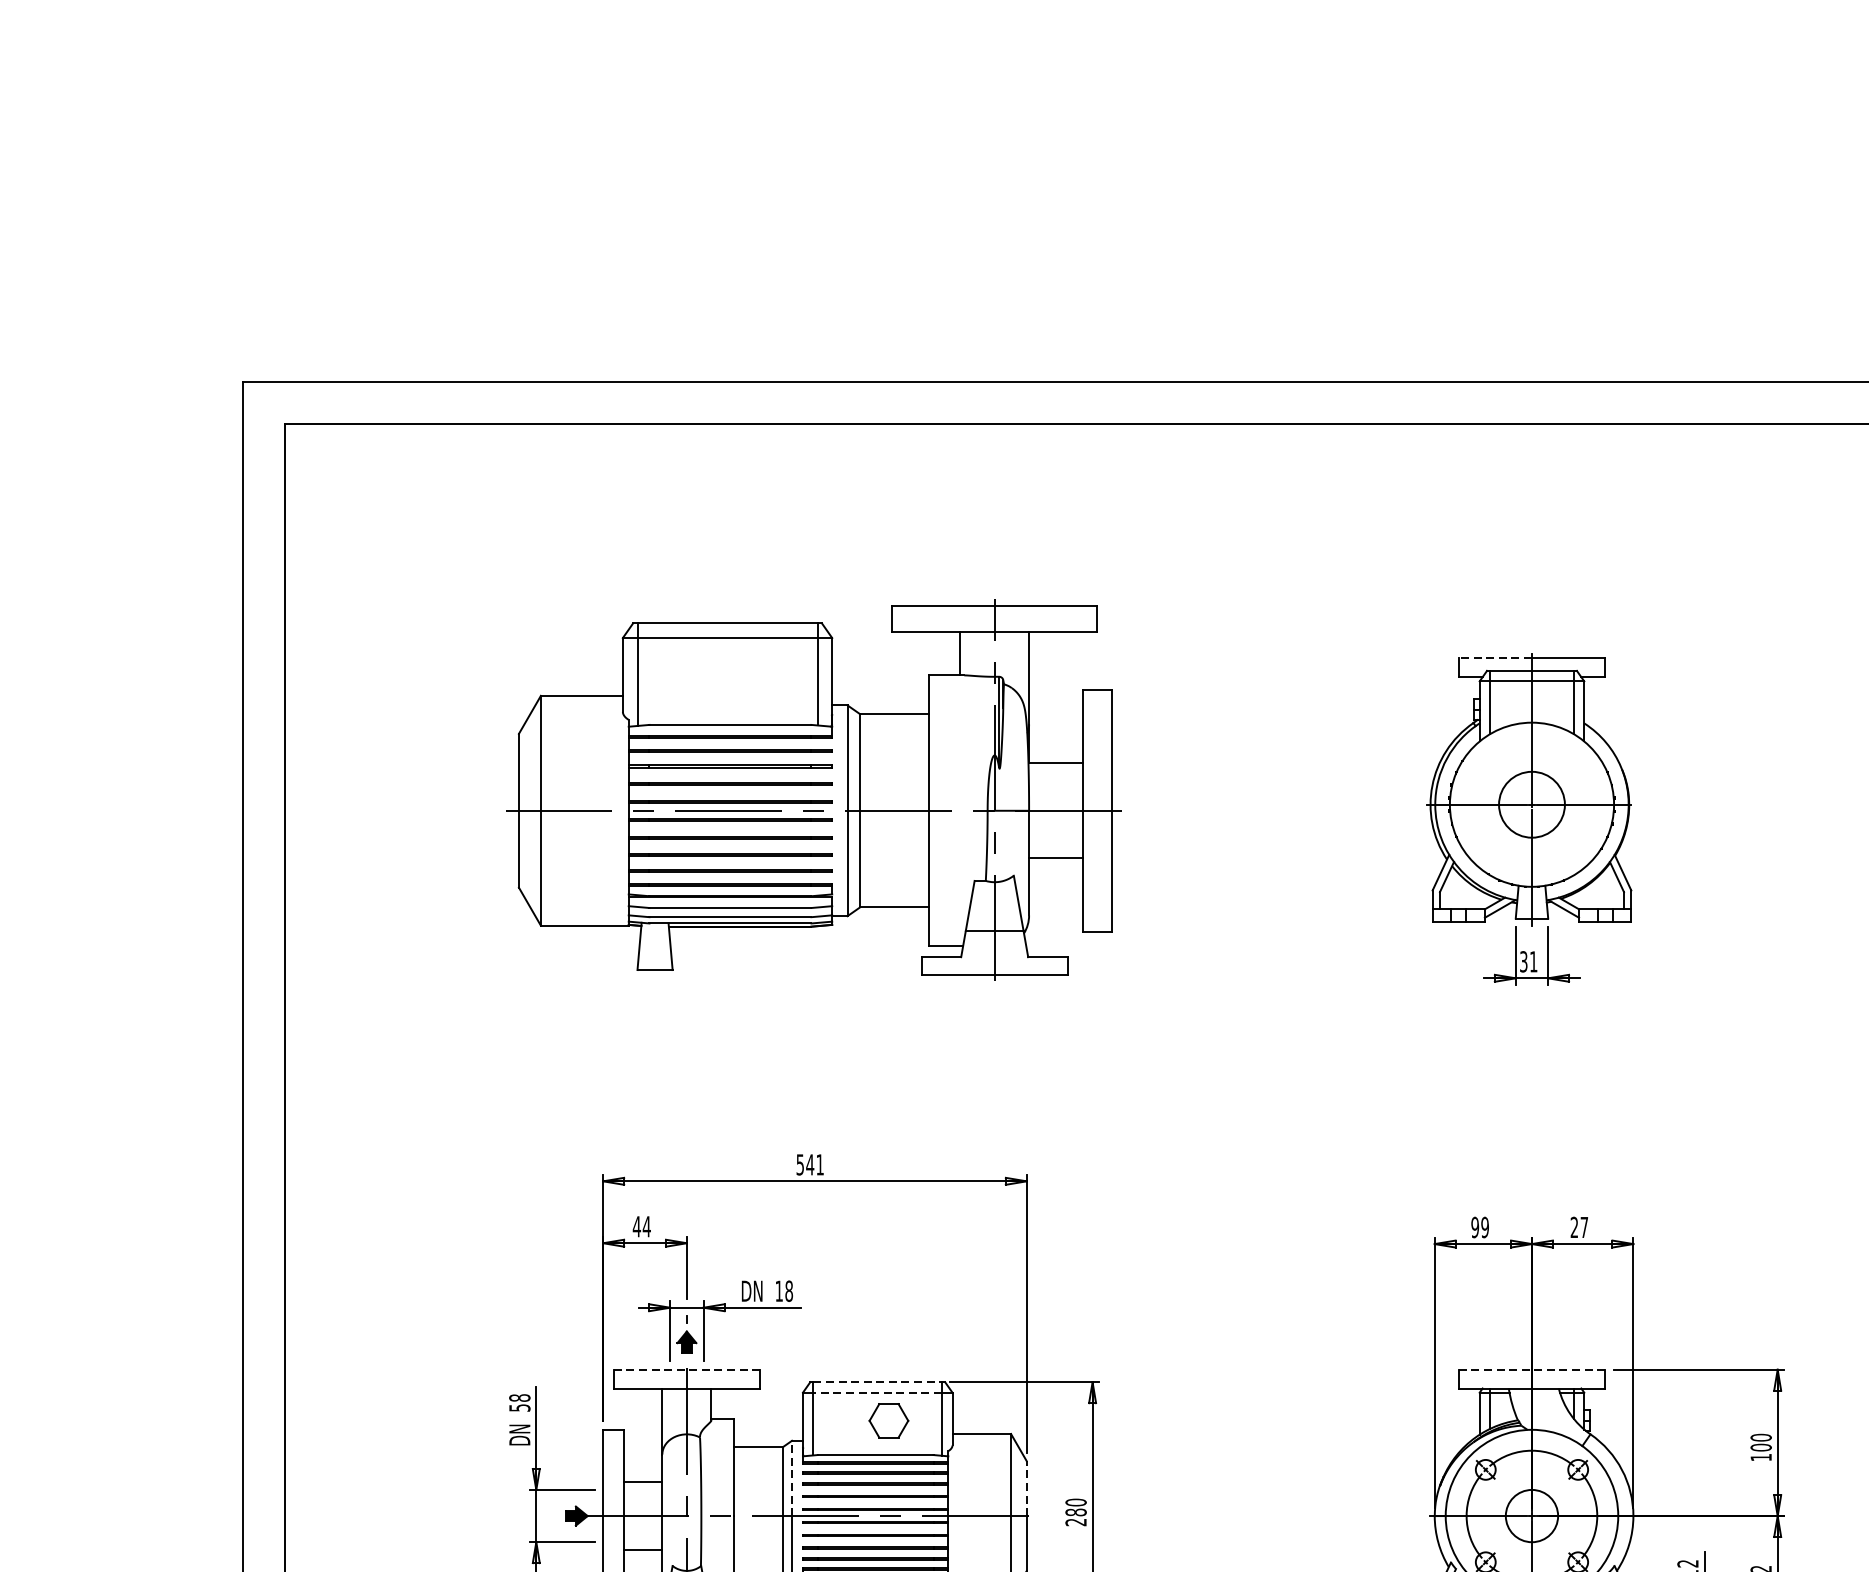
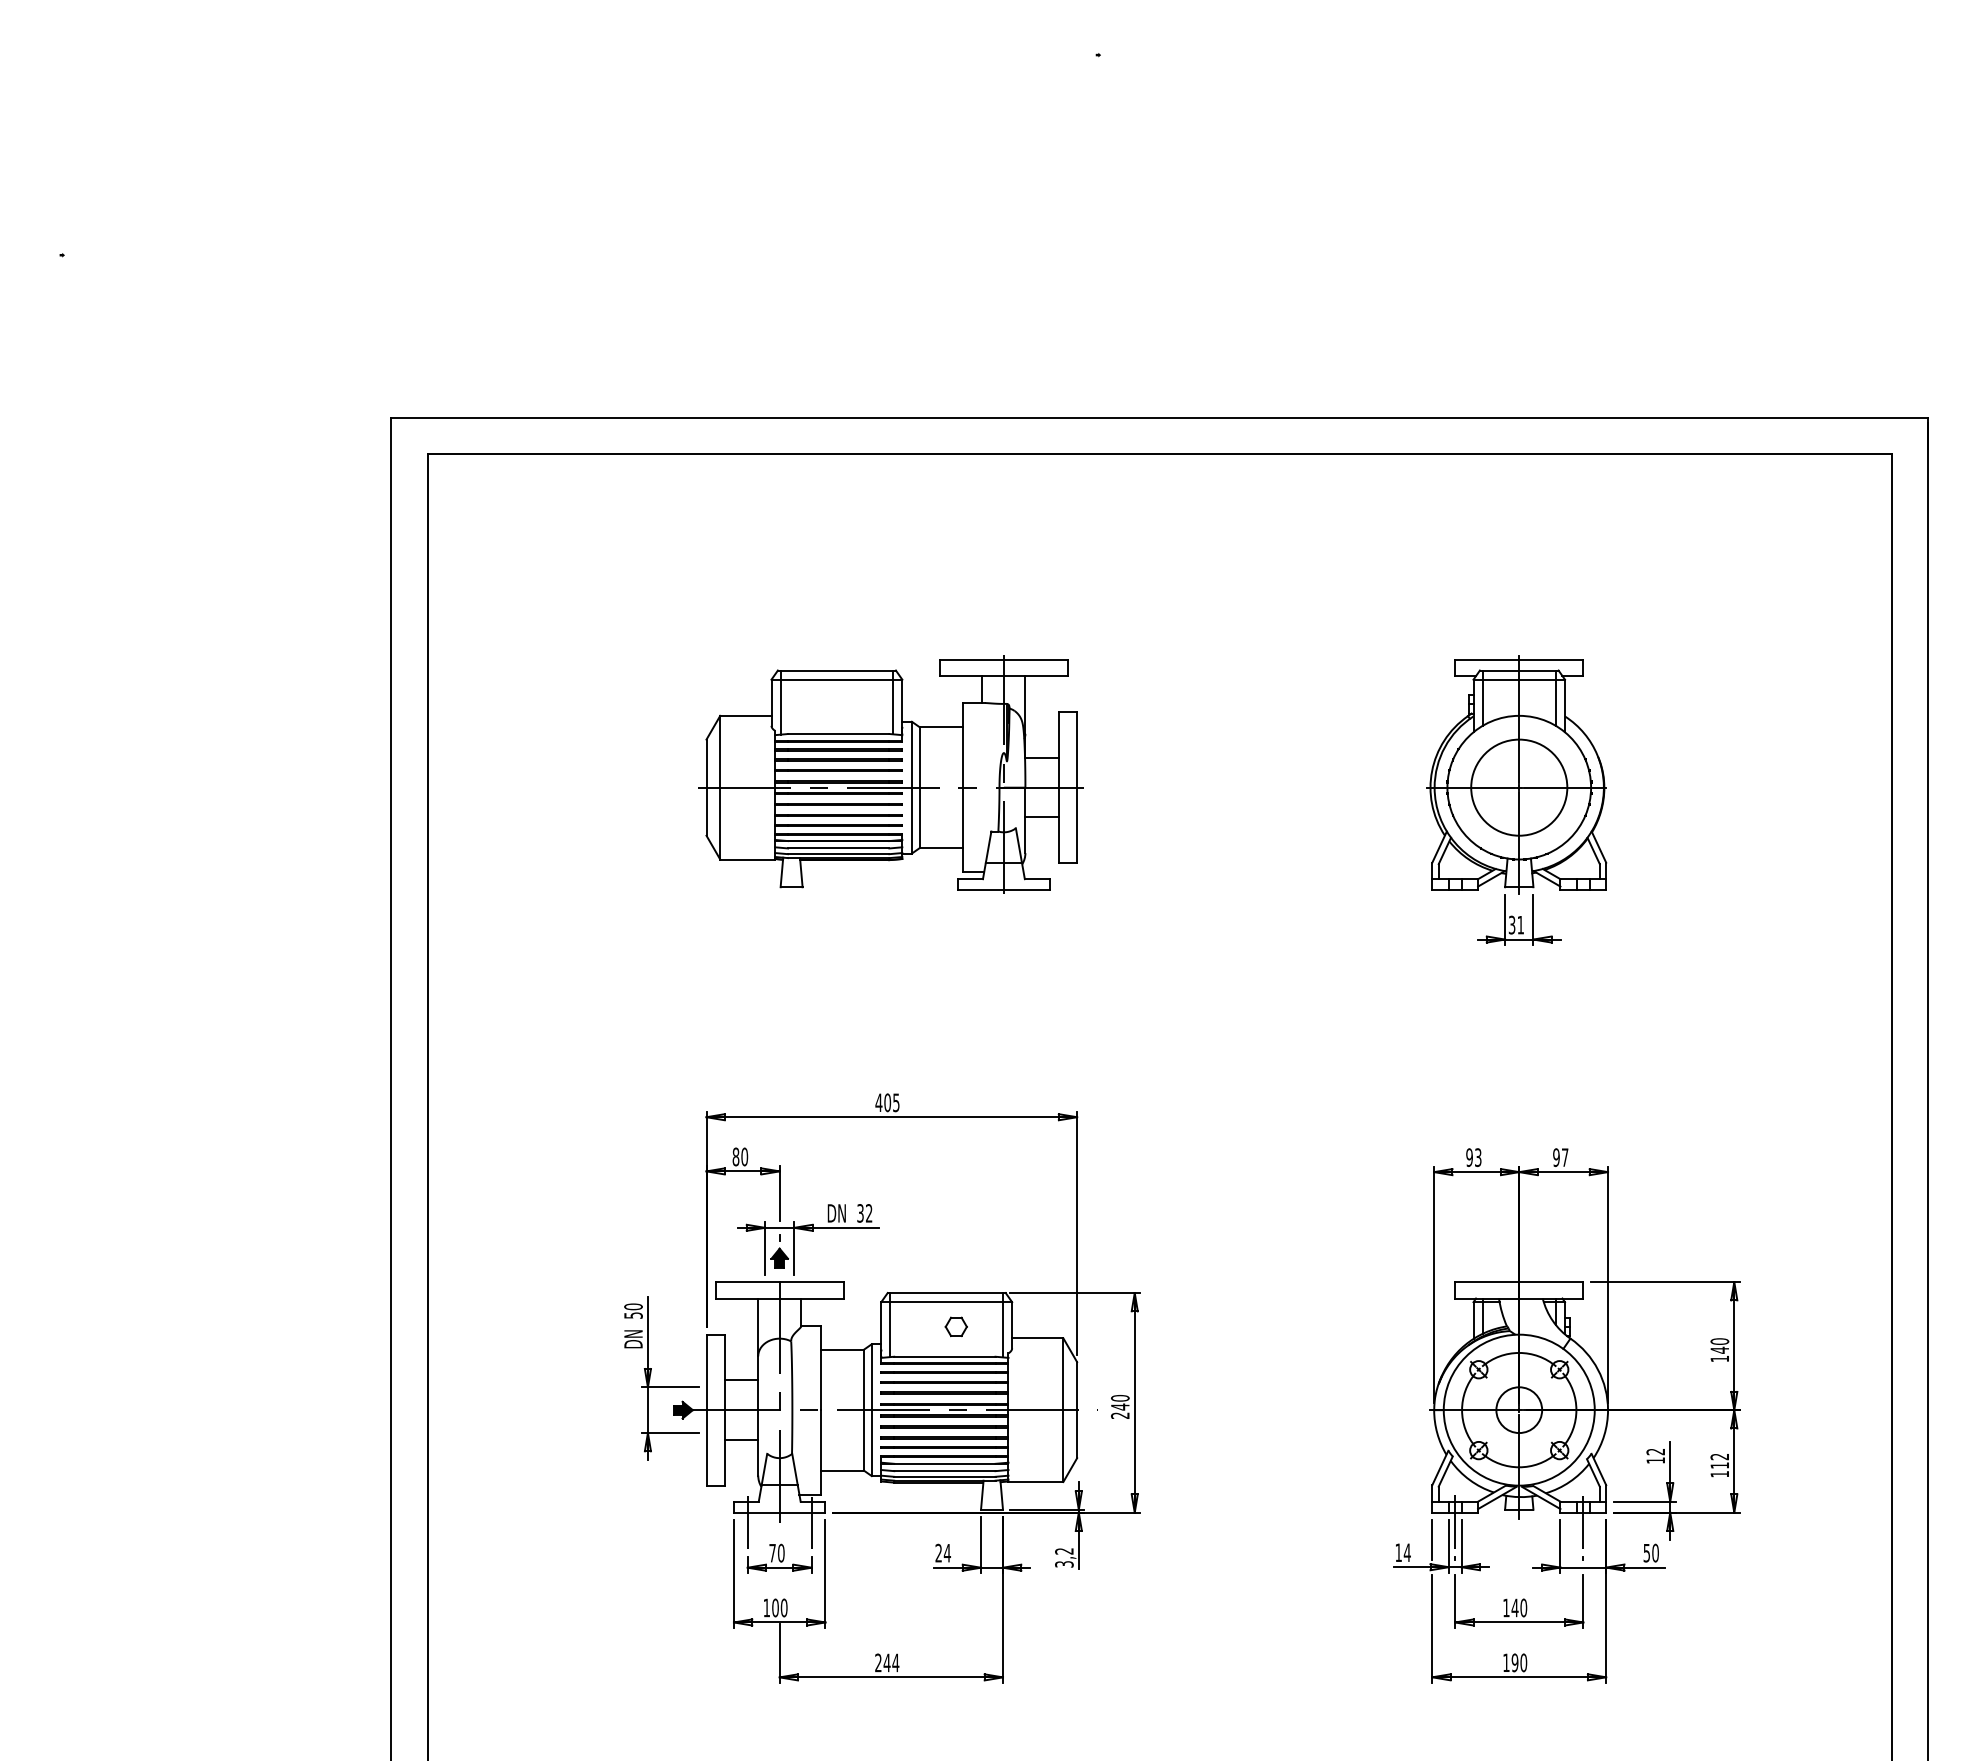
line: (1494, 658) -> (1486, 659), dashed -> solid
part: (813, 789) -> (890, 774), size x0.71
circle: (1532, 804) -> (1519, 787), size x1.67
text: (810, 1164) -> (887, 1102), 541 -> 405
text: (642, 1226) -> (740, 1156), 44 -> 80
text: (1484, 1227) -> (1477, 1157), 99 -> 93
text: (1574, 1227) -> (1556, 1157), 27 -> 97
text: (783, 1291) -> (864, 1213), 18 -> 32
line: (686, 1370) -> (779, 1282), dashed -> solid
line: (1531, 1370) -> (1518, 1282), dashed -> solid
line: (878, 1382) -> (947, 1293), dashed -> solid
line: (877, 1393) -> (946, 1302), dashed -> solid
text: (519, 1397) -> (633, 1306), 58 -> 50
part: (887, 1420) -> (955, 1326), size x0.62
text: (1760, 1446) -> (1719, 1349), 100 -> 140
line: (791, 1478) -> (871, 1377), dashed -> solid
line: (1027, 1487) -> (1077, 1385), dashed -> solid
text: (1076, 1511) -> (1120, 1406), 280 -> 240

